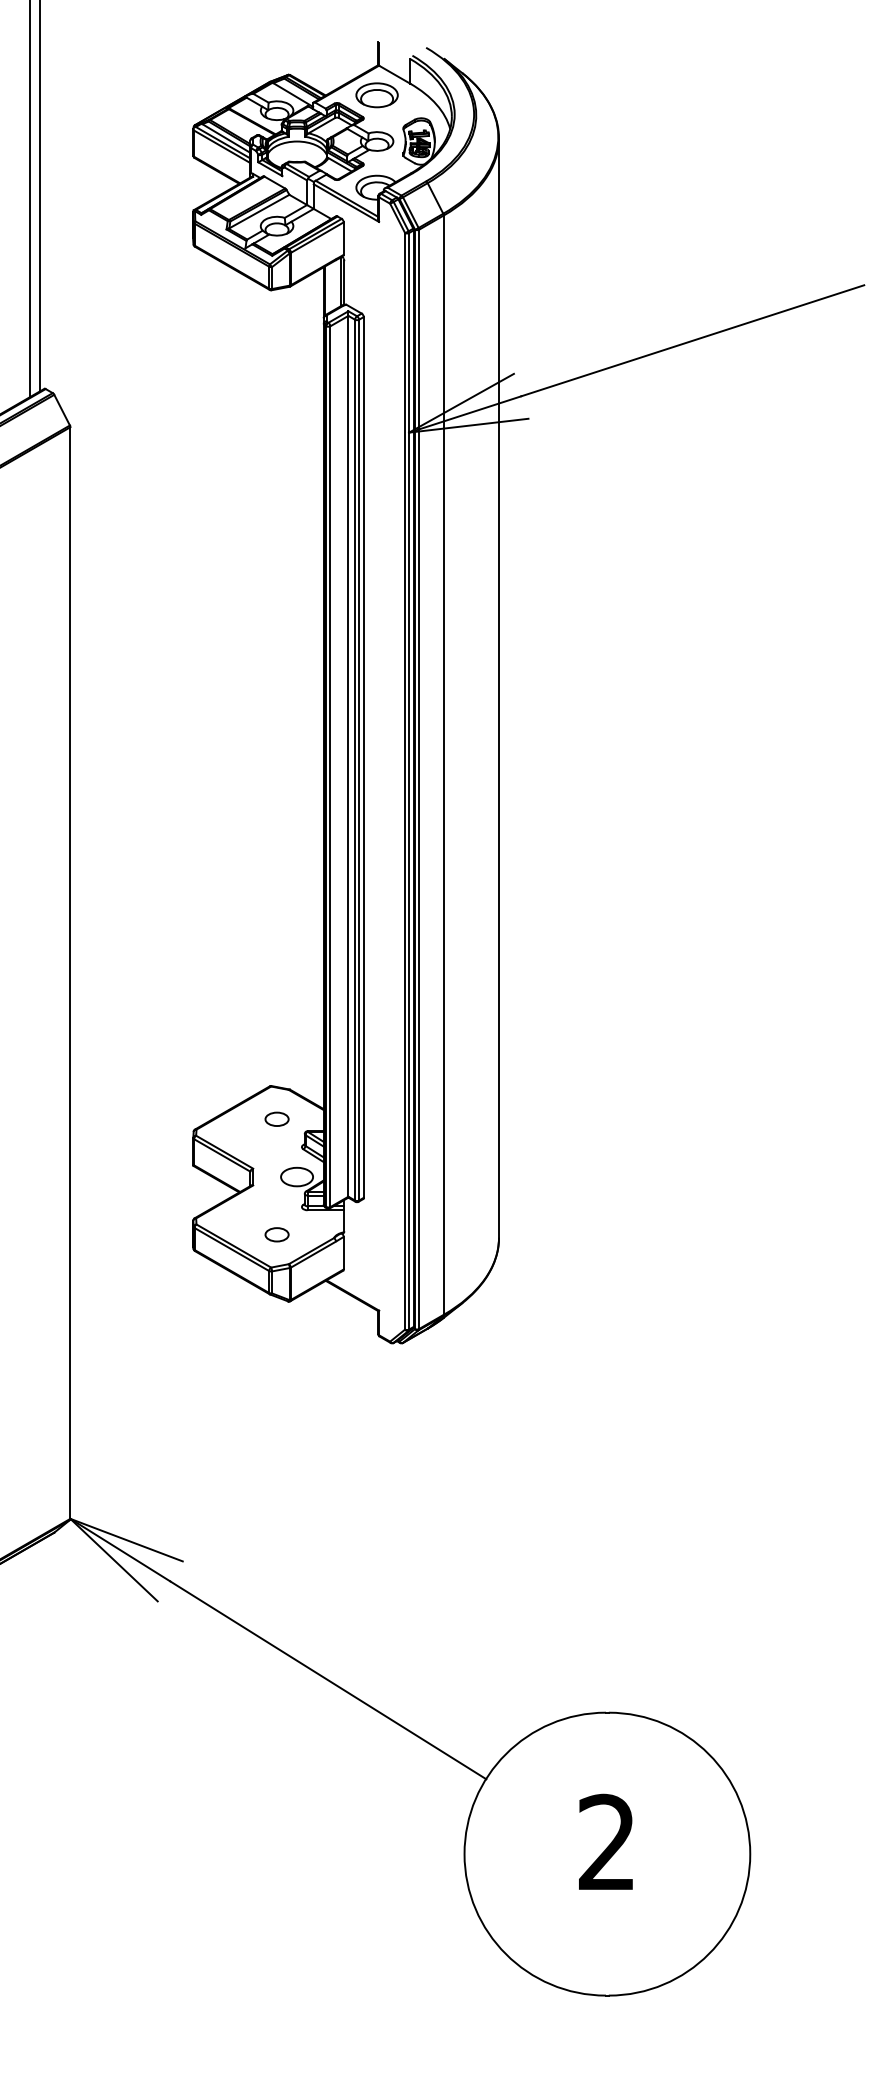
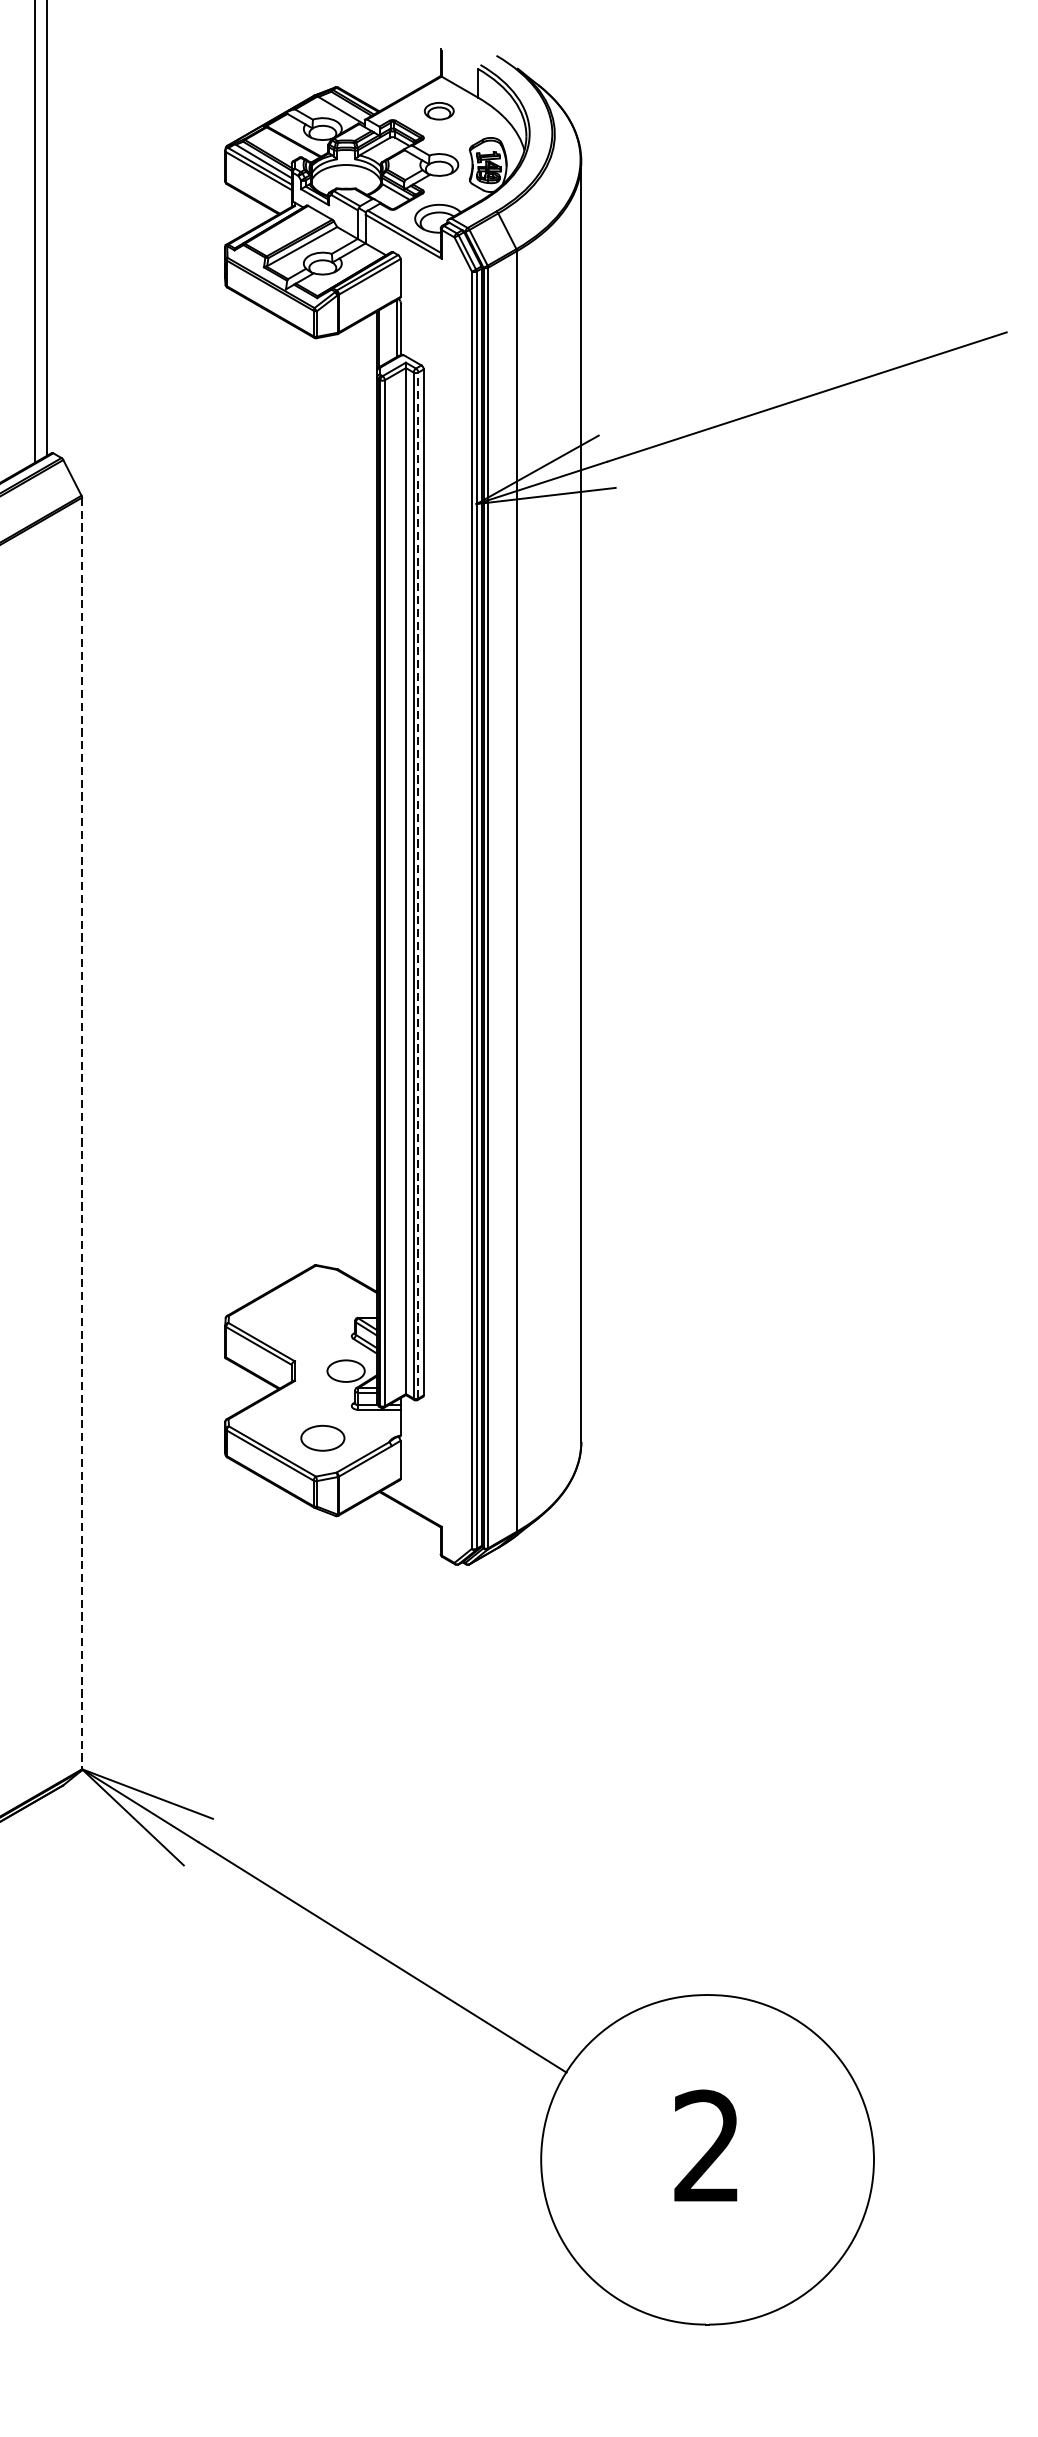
part: (376, 95) -> (438, 111), size x0.6
line: (359, 759) -> (418, 884), solid -> dashed
line: (70, 973) -> (82, 1134), solid -> dashed
part: (276, 1118) -> (322, 1302), removed
part: (276, 1234) -> (322, 1438), size x1.6

